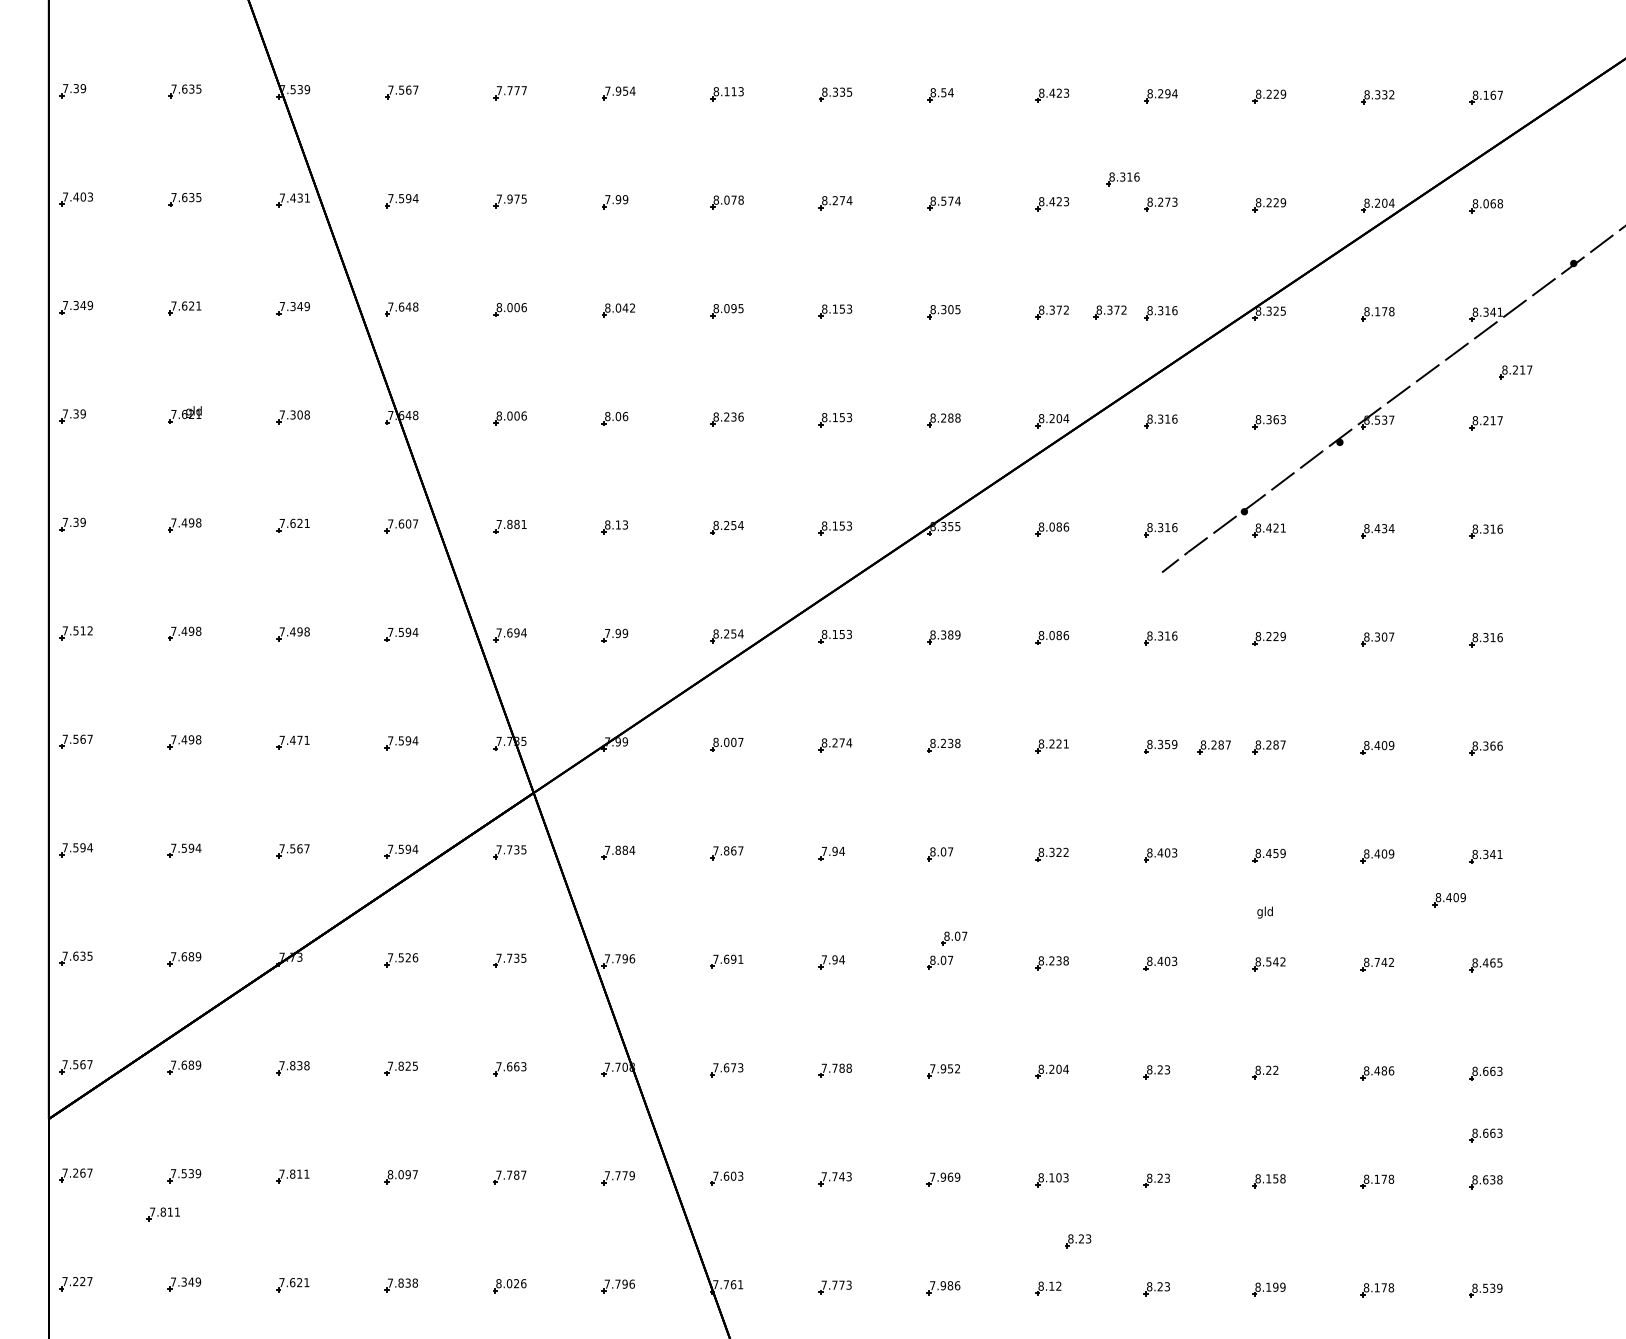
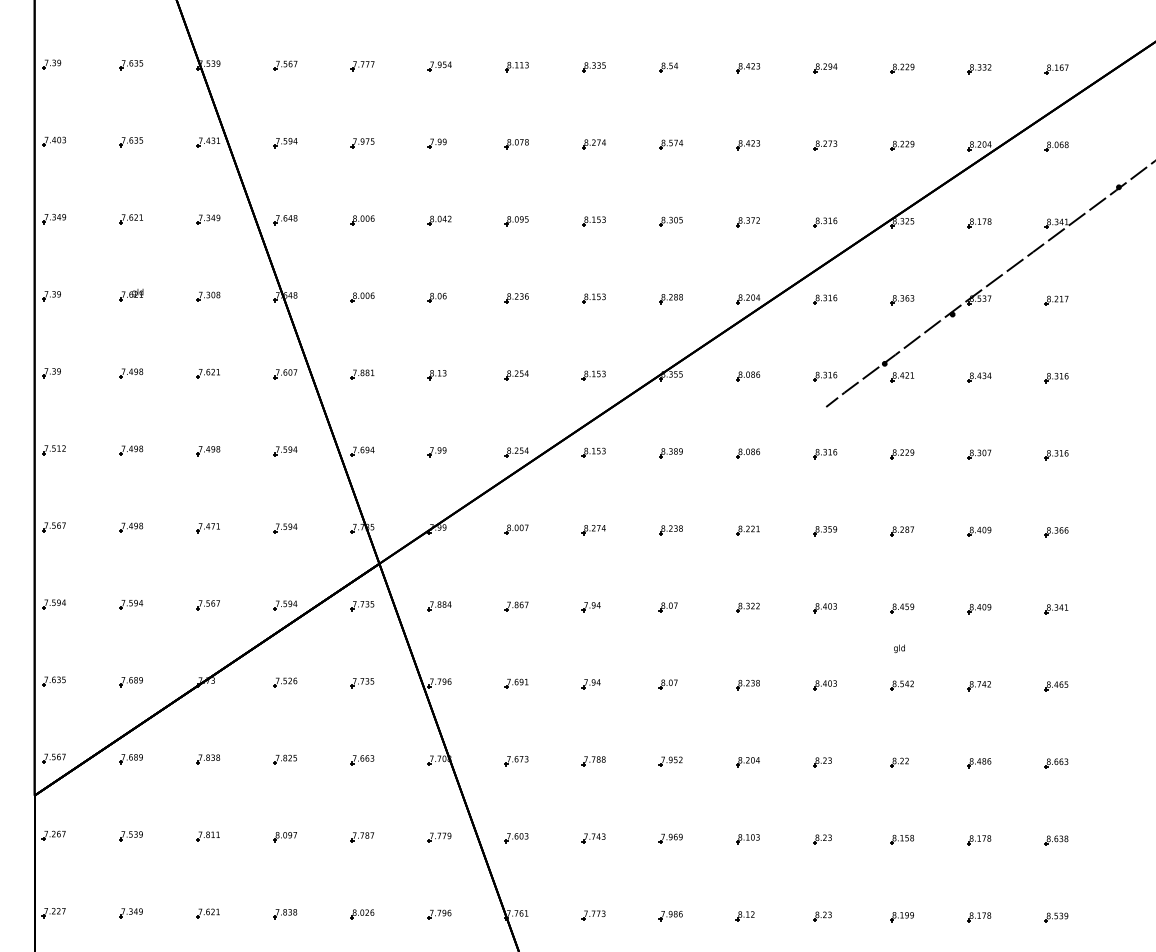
part: (1123, 179) -> (798, 127), removed
part: (1109, 312) -> (788, 222), removed
part: (1515, 372) -> (1077, 264), removed
part: (1213, 747) -> (862, 531), removed
part: (1449, 900) -> (1030, 640), removed
part: (952, 938) -> (677, 667), removed
part: (1485, 1135) -> (1056, 807), removed
part: (162, 1214) -> (115, 863), removed
part: (1078, 1241) -> (766, 882), removed

